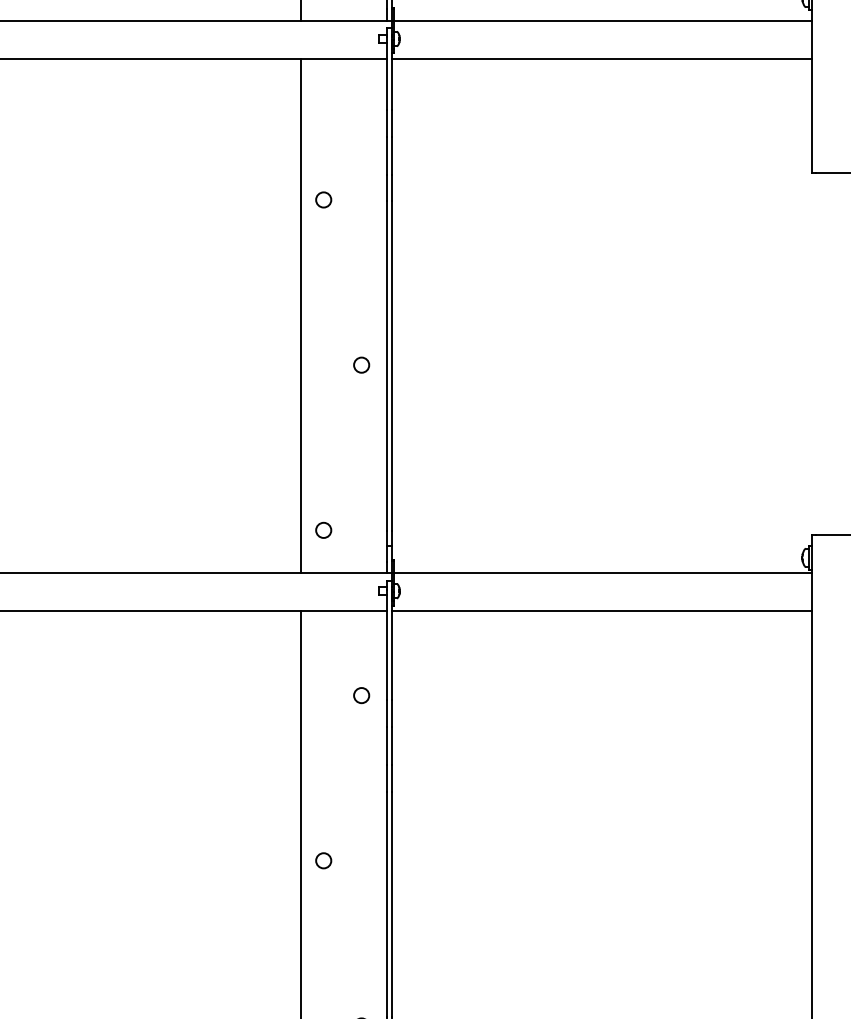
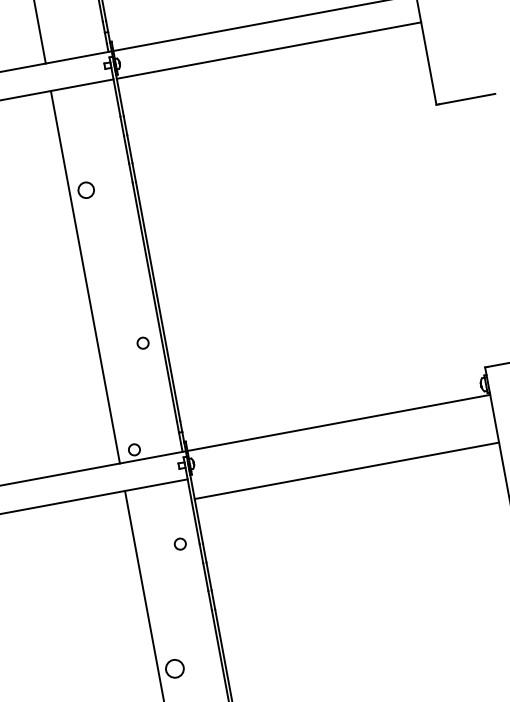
circle: (323, 199) -> (86, 189), size x1.4
circle: (361, 364) -> (142, 342), moved
circle: (323, 529) -> (134, 449), moved
line: (601, 610) -> (346, 470), moved
circle: (323, 860) -> (174, 668), size x1.6

